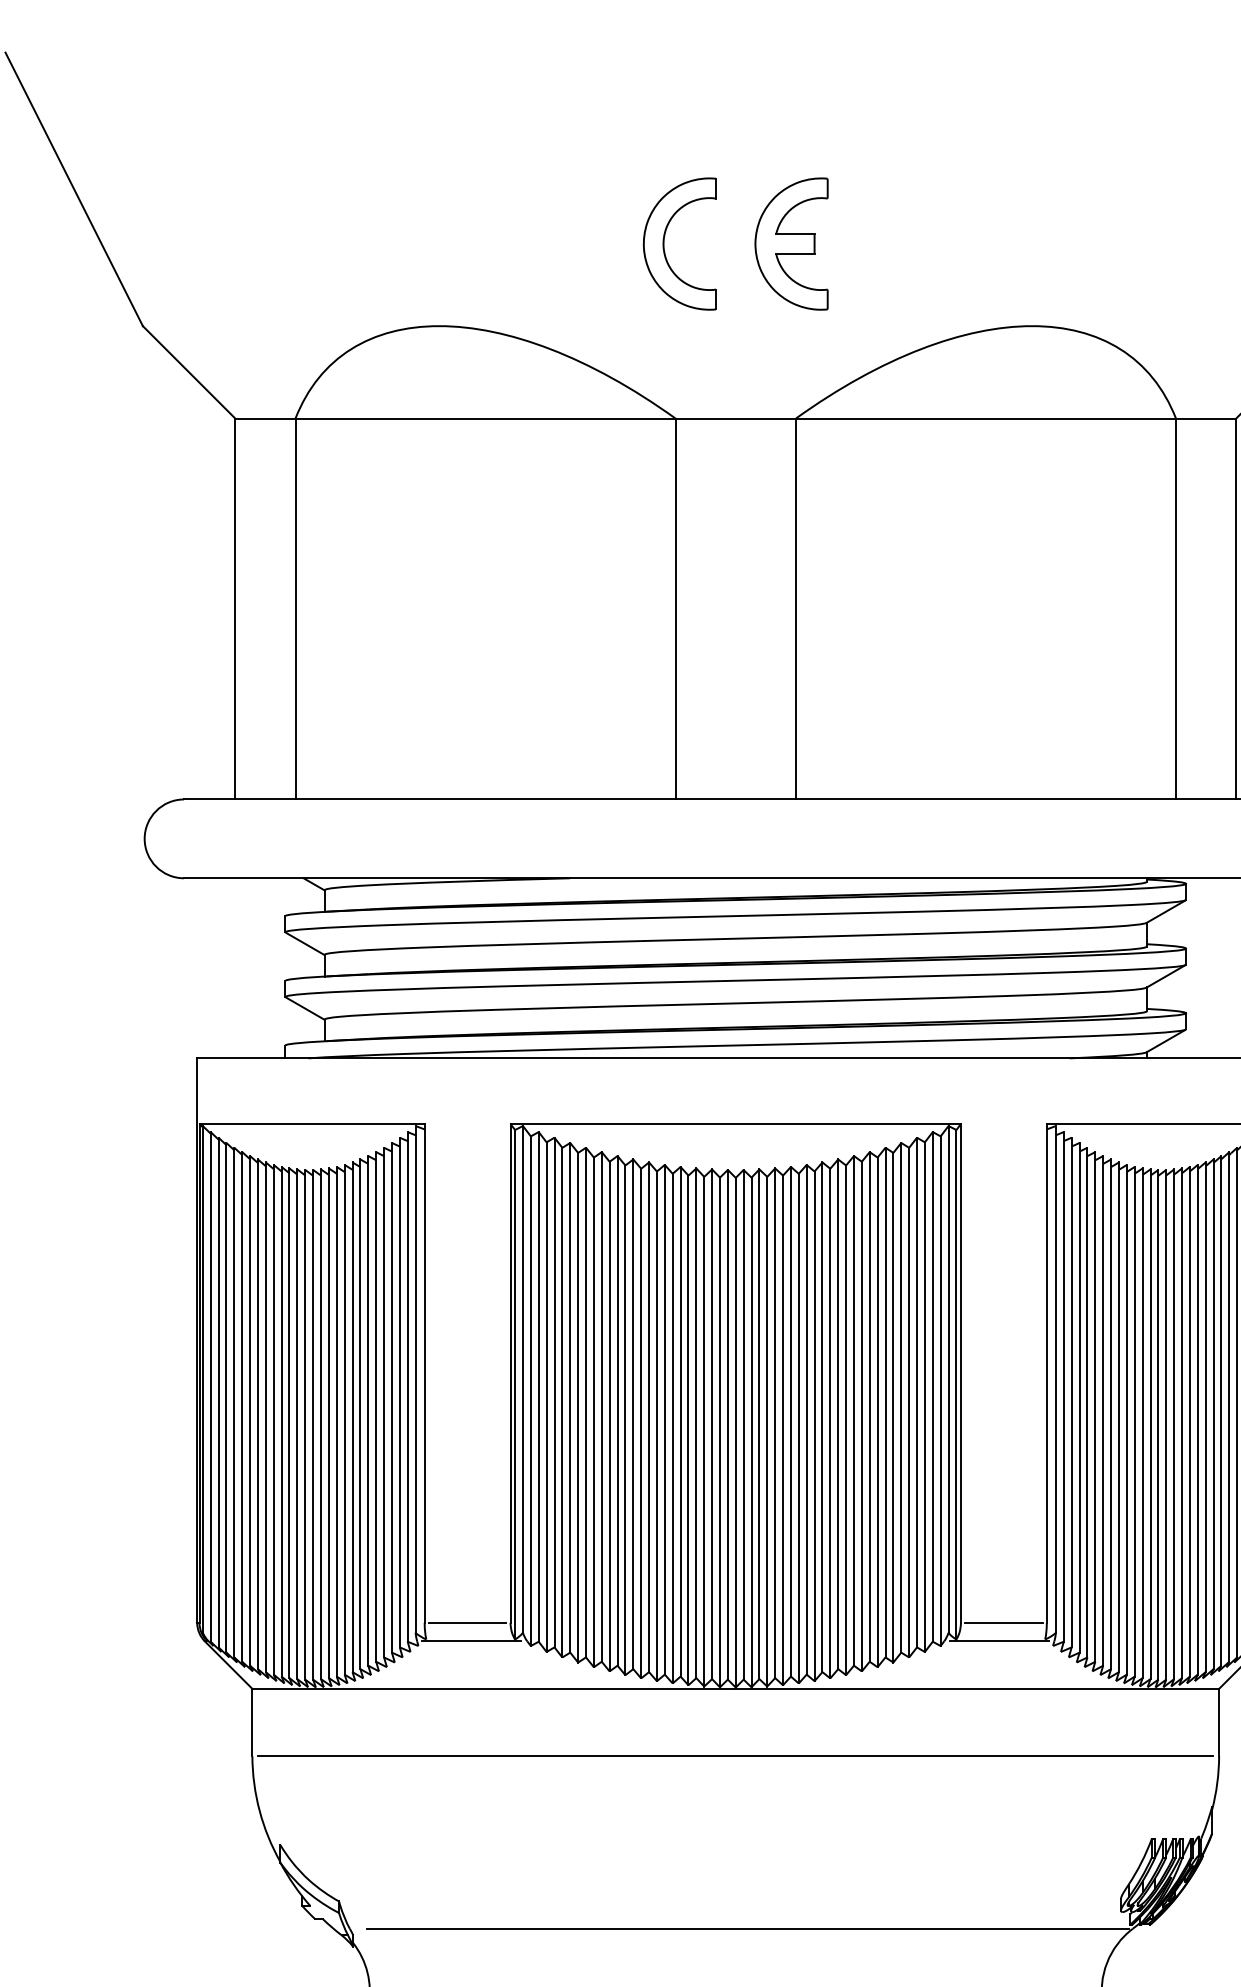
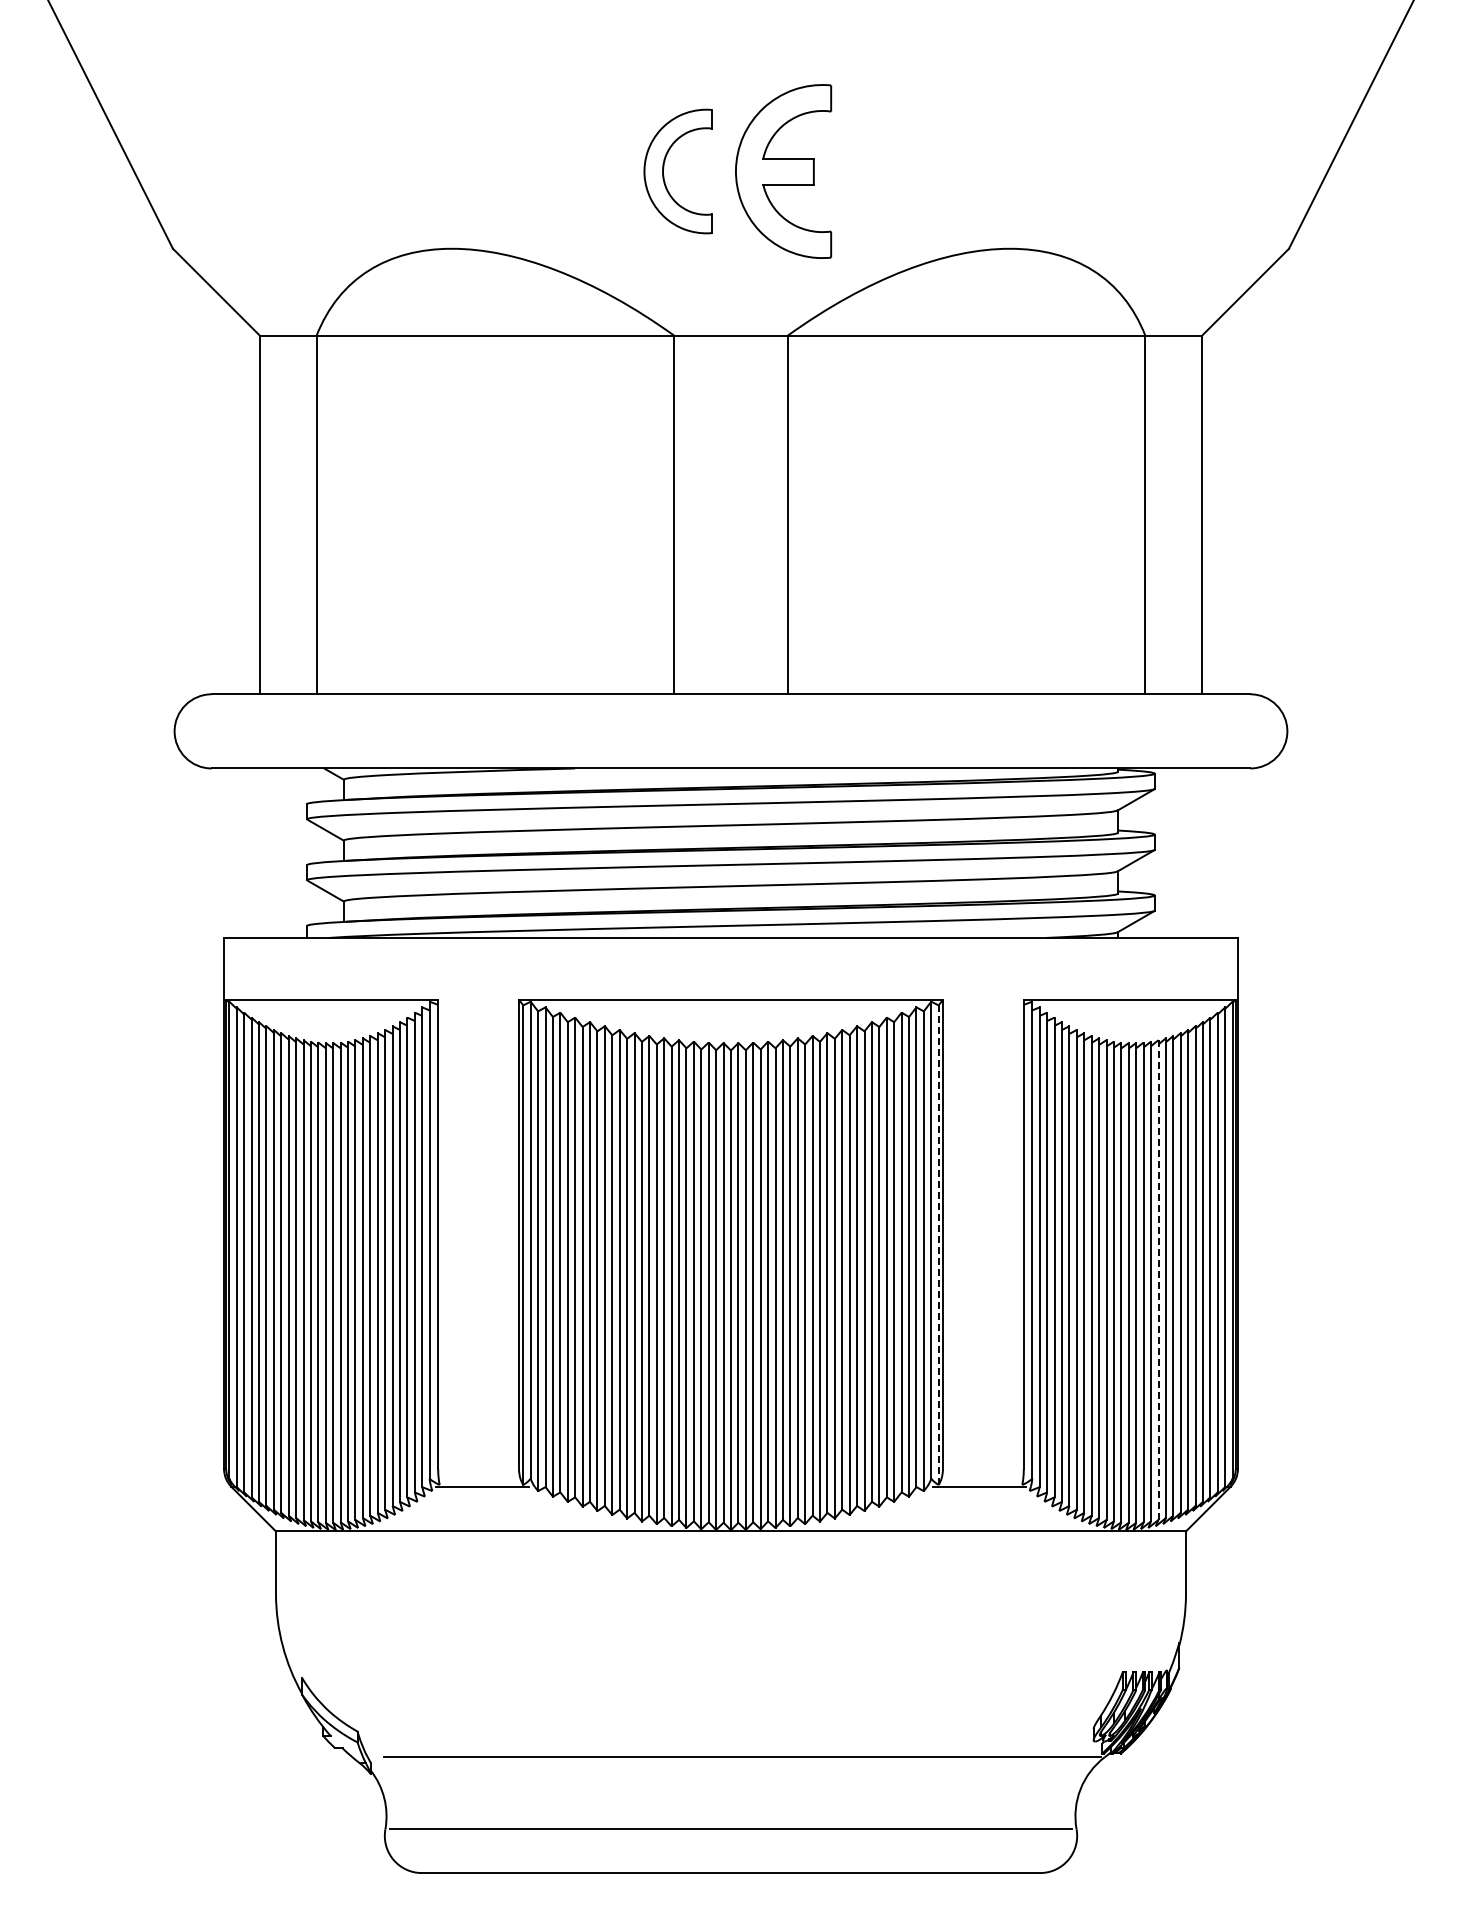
part: (791, 244) -> (783, 171), size x1.4
line: (956, 1385) -> (938, 1245), solid -> dashed
line: (1189, 1422) -> (1158, 1280), solid -> dashed
line: (467, 1623) -> (478, 1469), removed
line: (1004, 1623) -> (983, 1469), removed
line: (735, 1755) -> (730, 1594), removed

